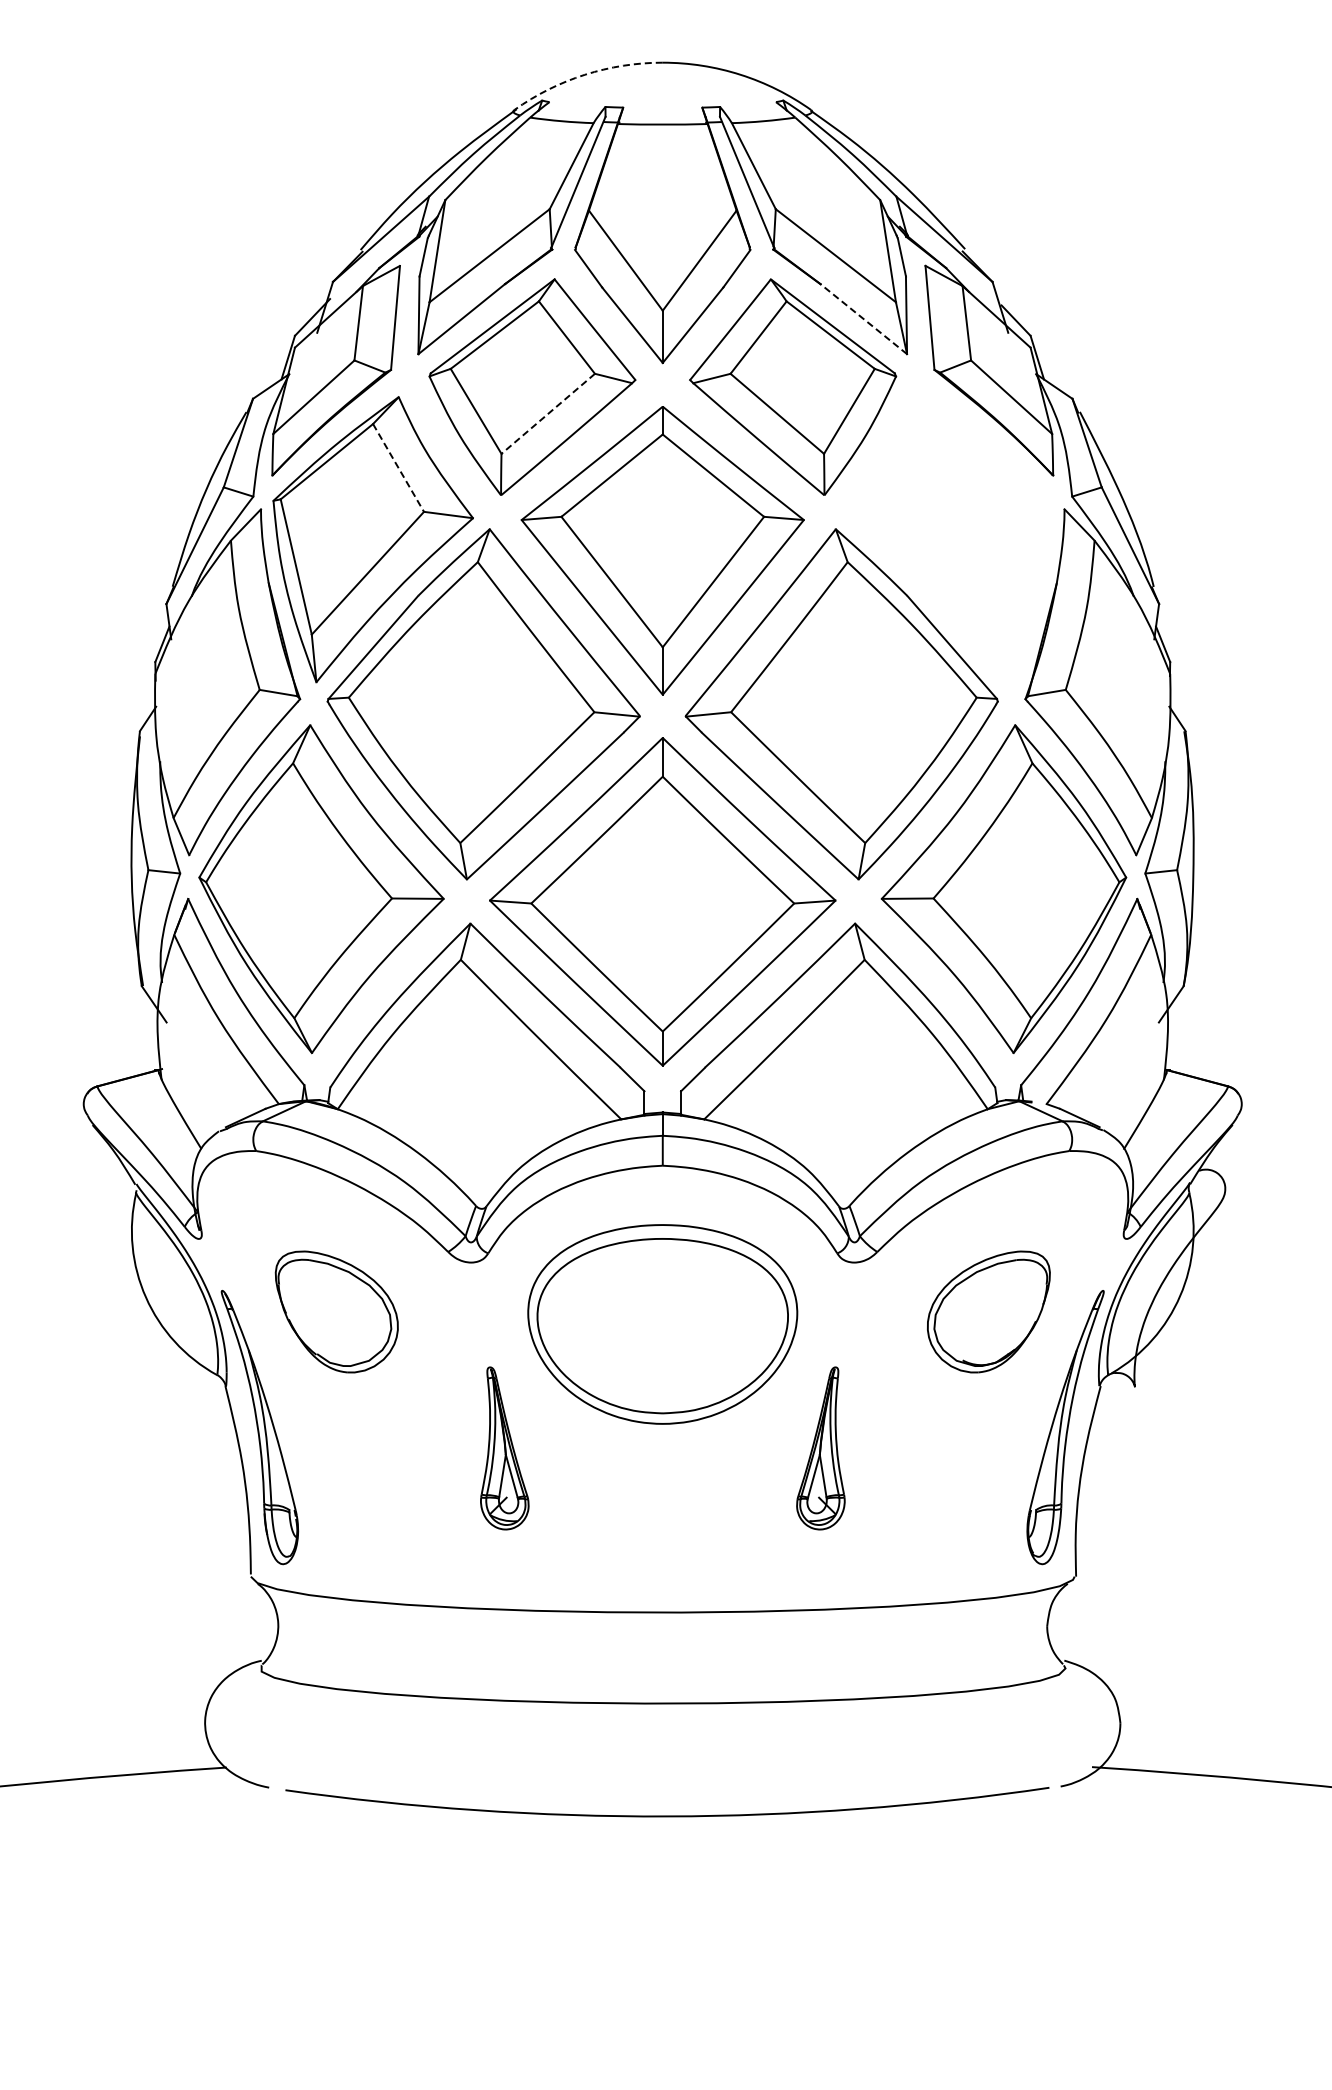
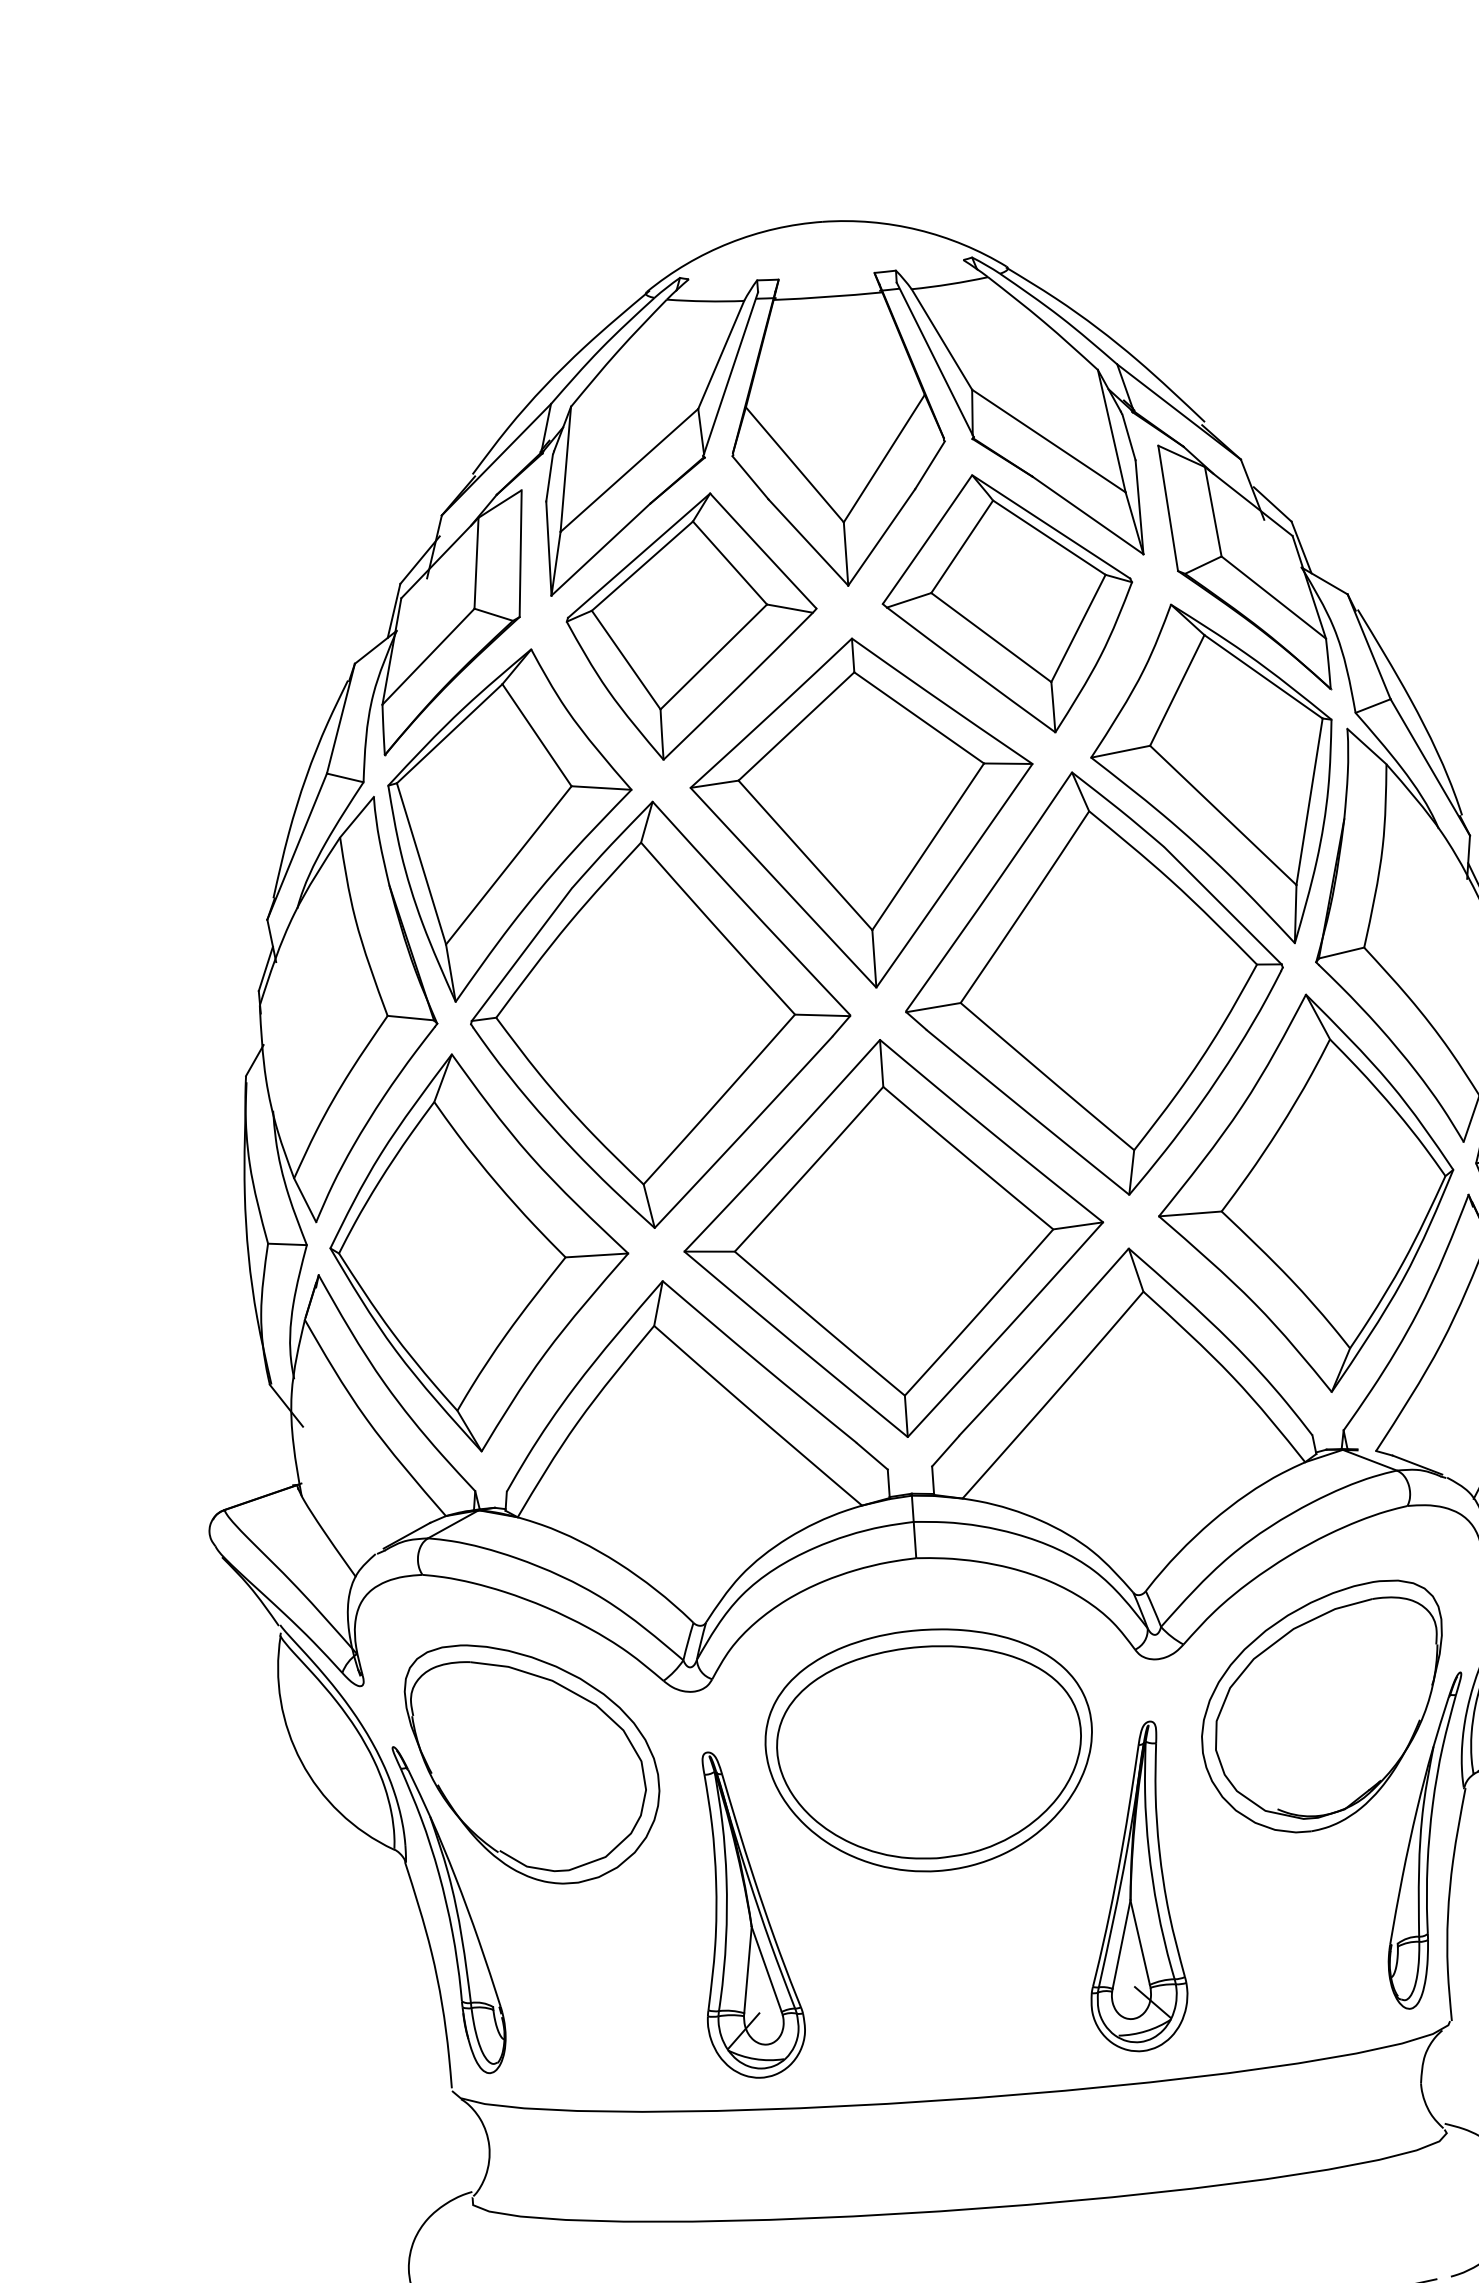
arc: (584, 74) -> (728, 242), dashed -> solid
line: (863, 319) -> (1087, 515), dashed -> solid
line: (548, 413) -> (714, 656), dashed -> solid
line: (398, 467) -> (536, 734), dashed -> solid
part: (951, 539) -> (1213, 775), added
part: (336, 1311) -> (533, 1762), size x1.67
part: (988, 1311) -> (1323, 1707), size x1.67
part: (504, 1448) -> (748, 1914), size x1.67
part: (820, 1448) -> (1131, 1887), size x1.67

